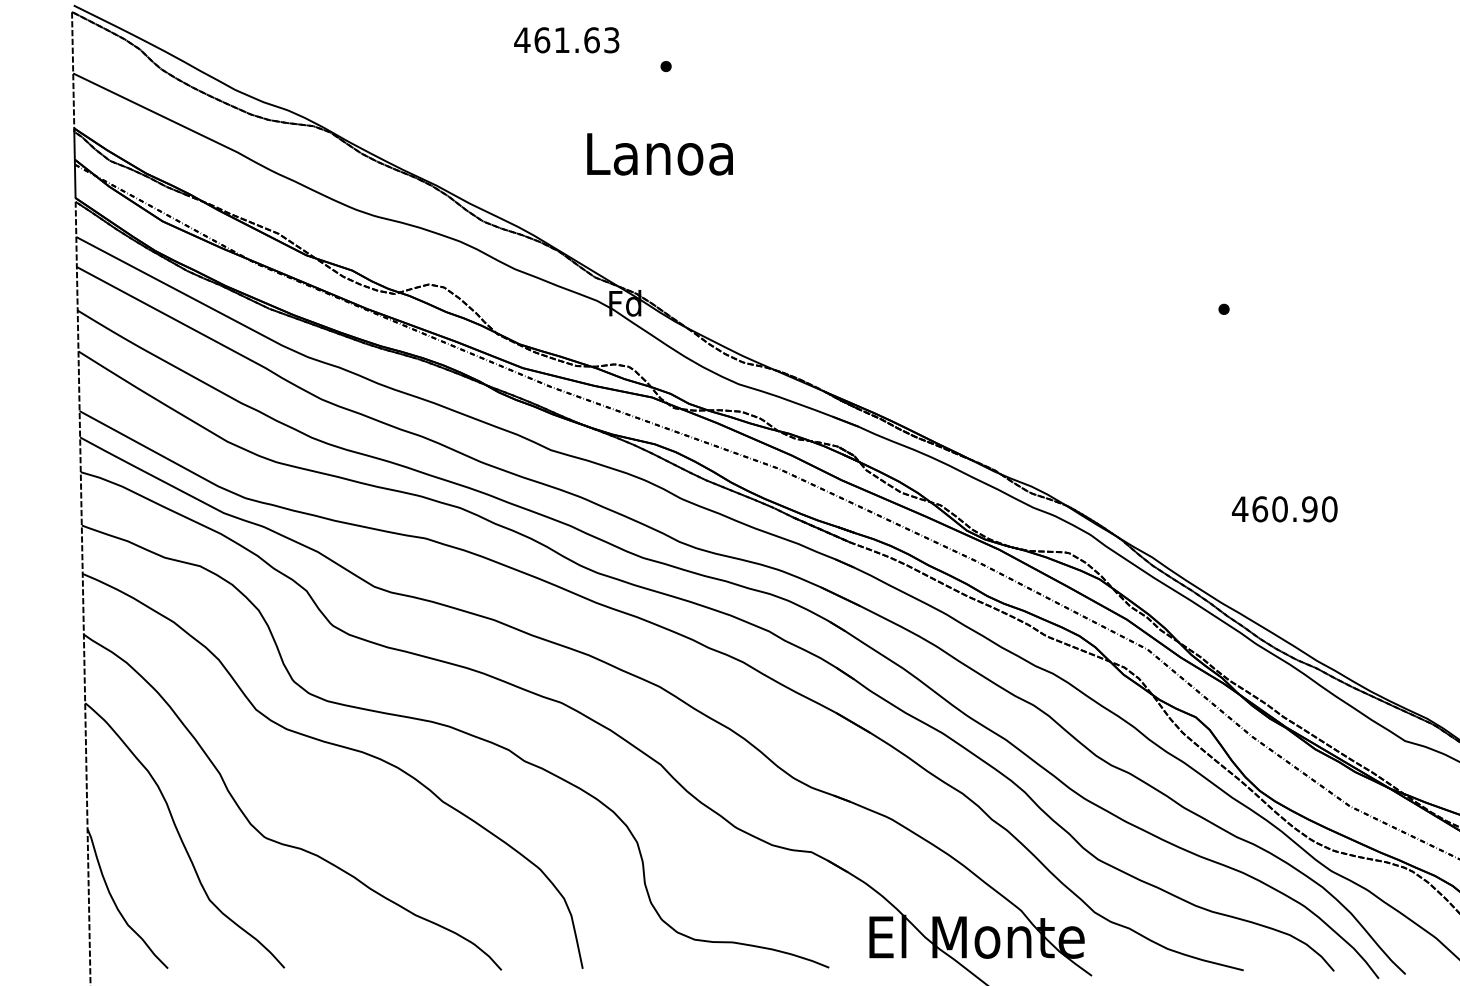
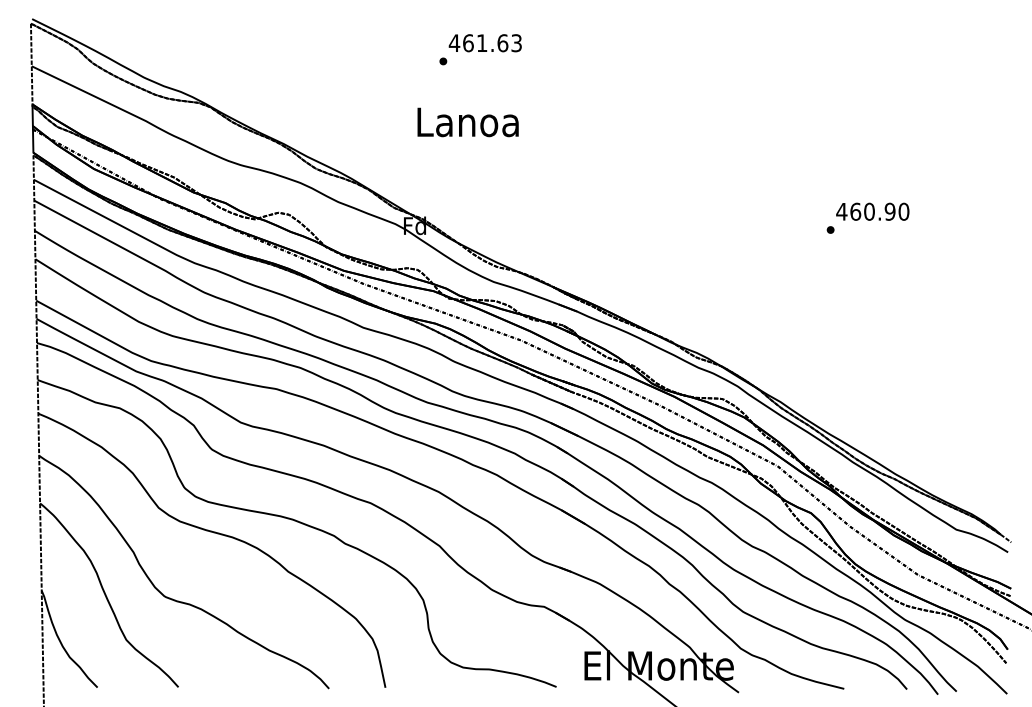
text: (565, 40) -> (484, 43), moved
text: (659, 154) -> (467, 122), moved
text: (1284, 508) -> (872, 211), moved

